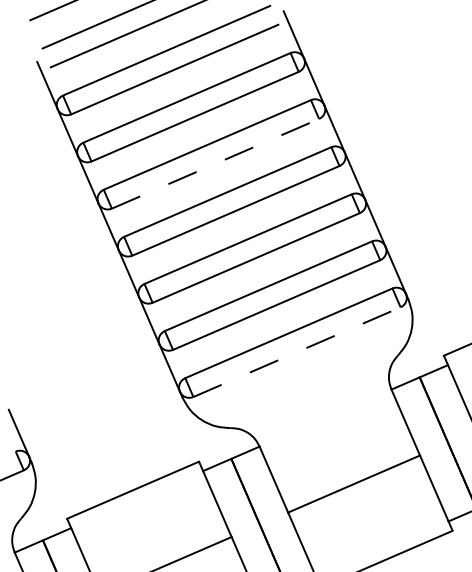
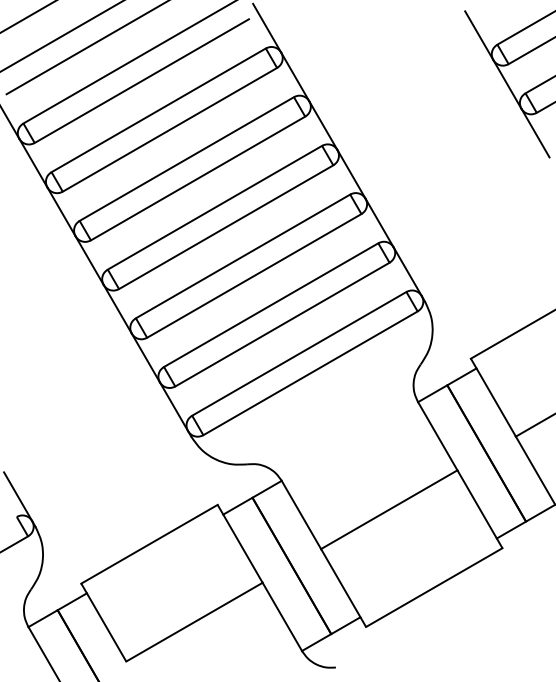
line: (215, 163) -> (198, 178), dashed -> solid
line: (296, 352) -> (310, 373), dashed -> solid

